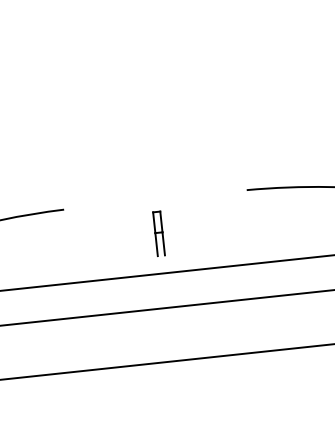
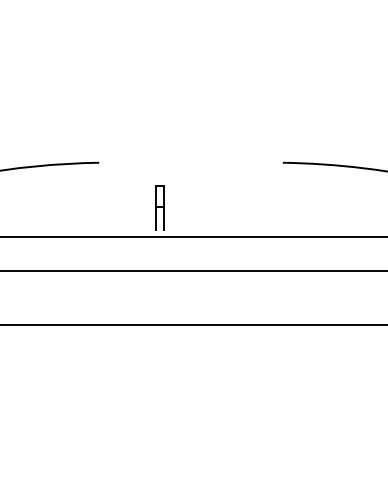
part: (158, 233) -> (159, 207), moved

